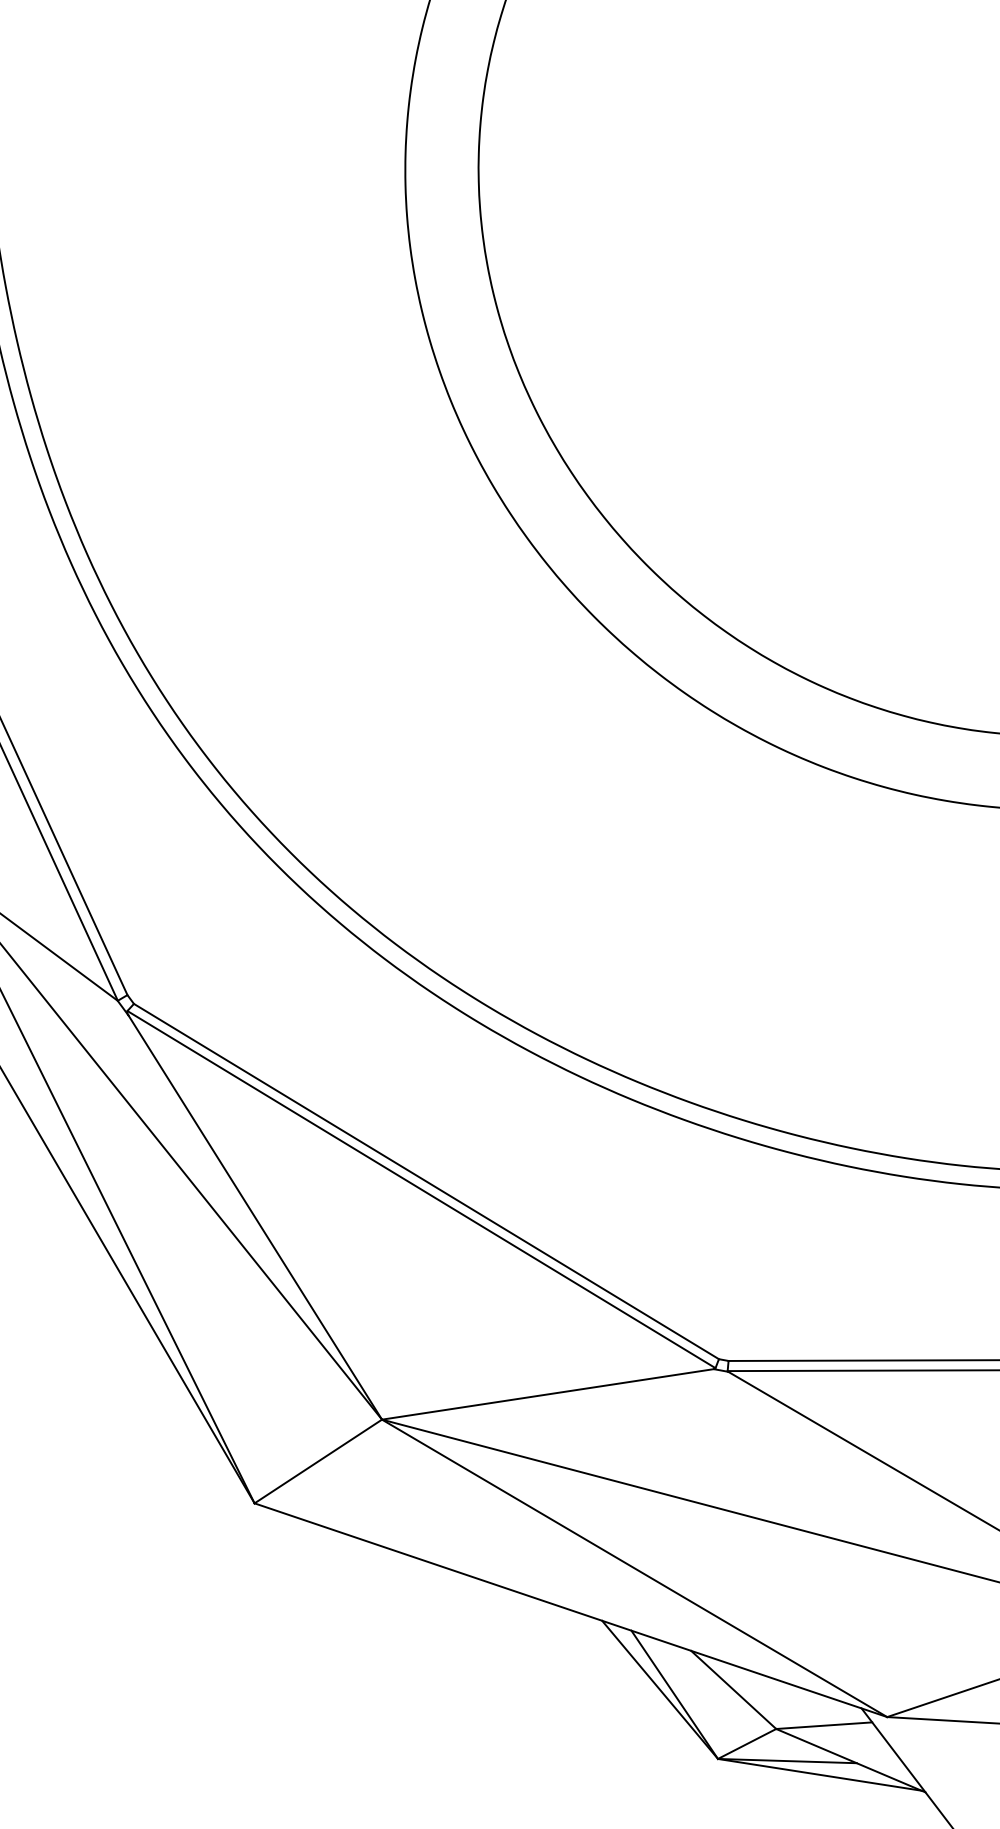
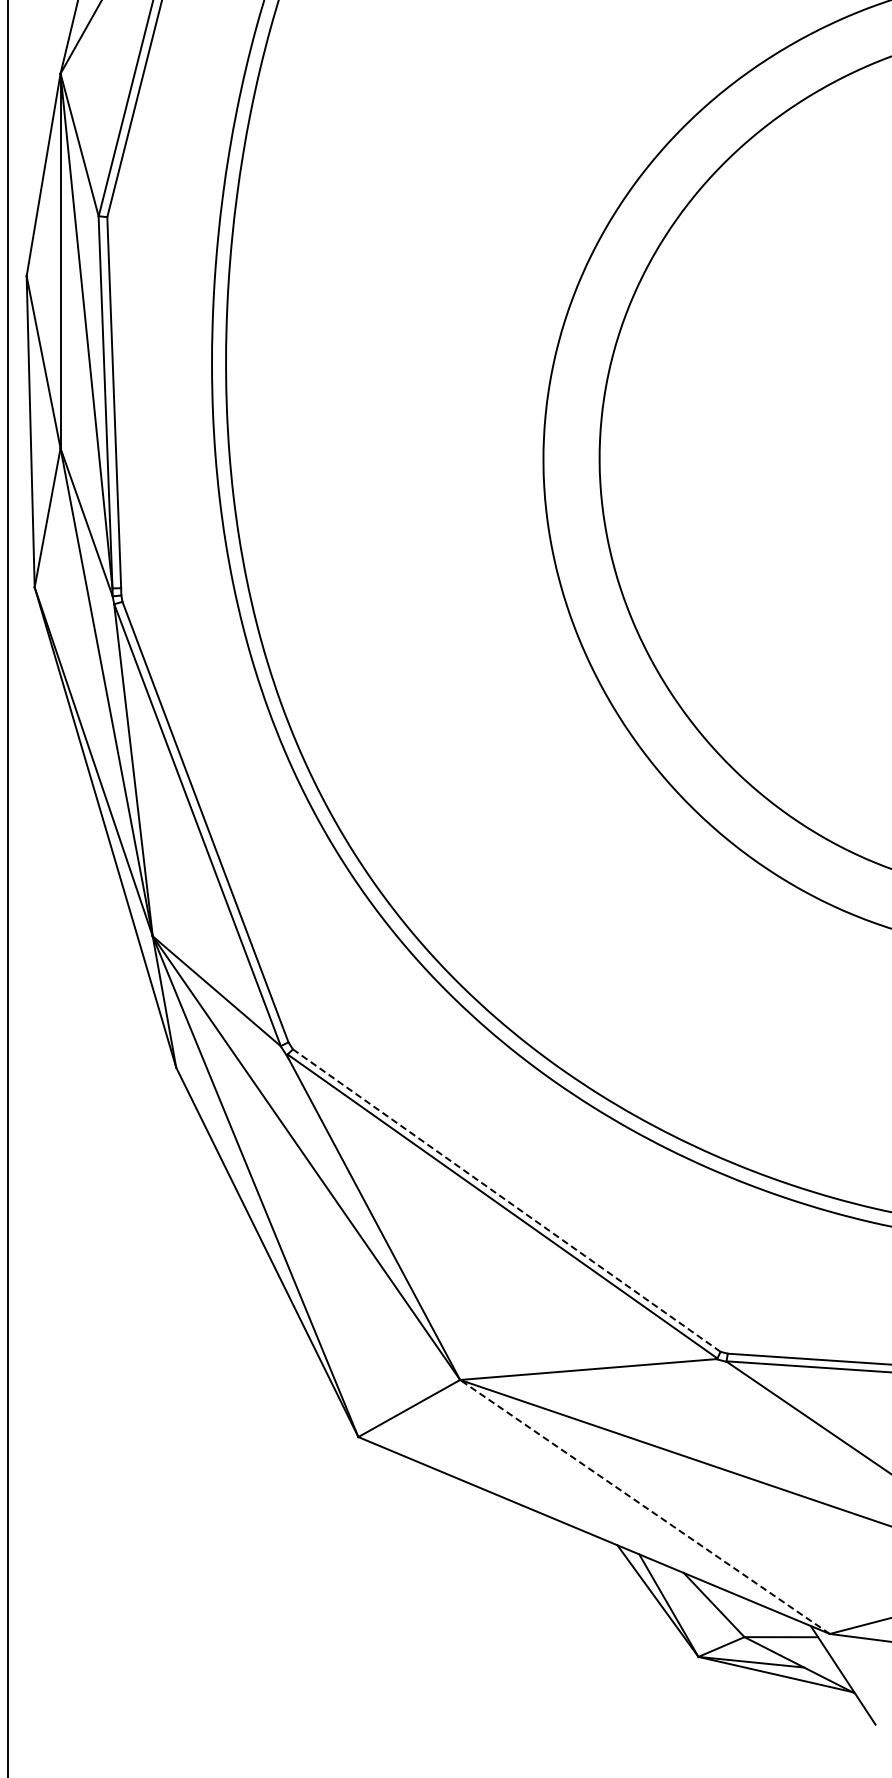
line: (426, 1181) -> (506, 1200), solid -> dashed
line: (633, 1567) -> (644, 1506), solid -> dashed

